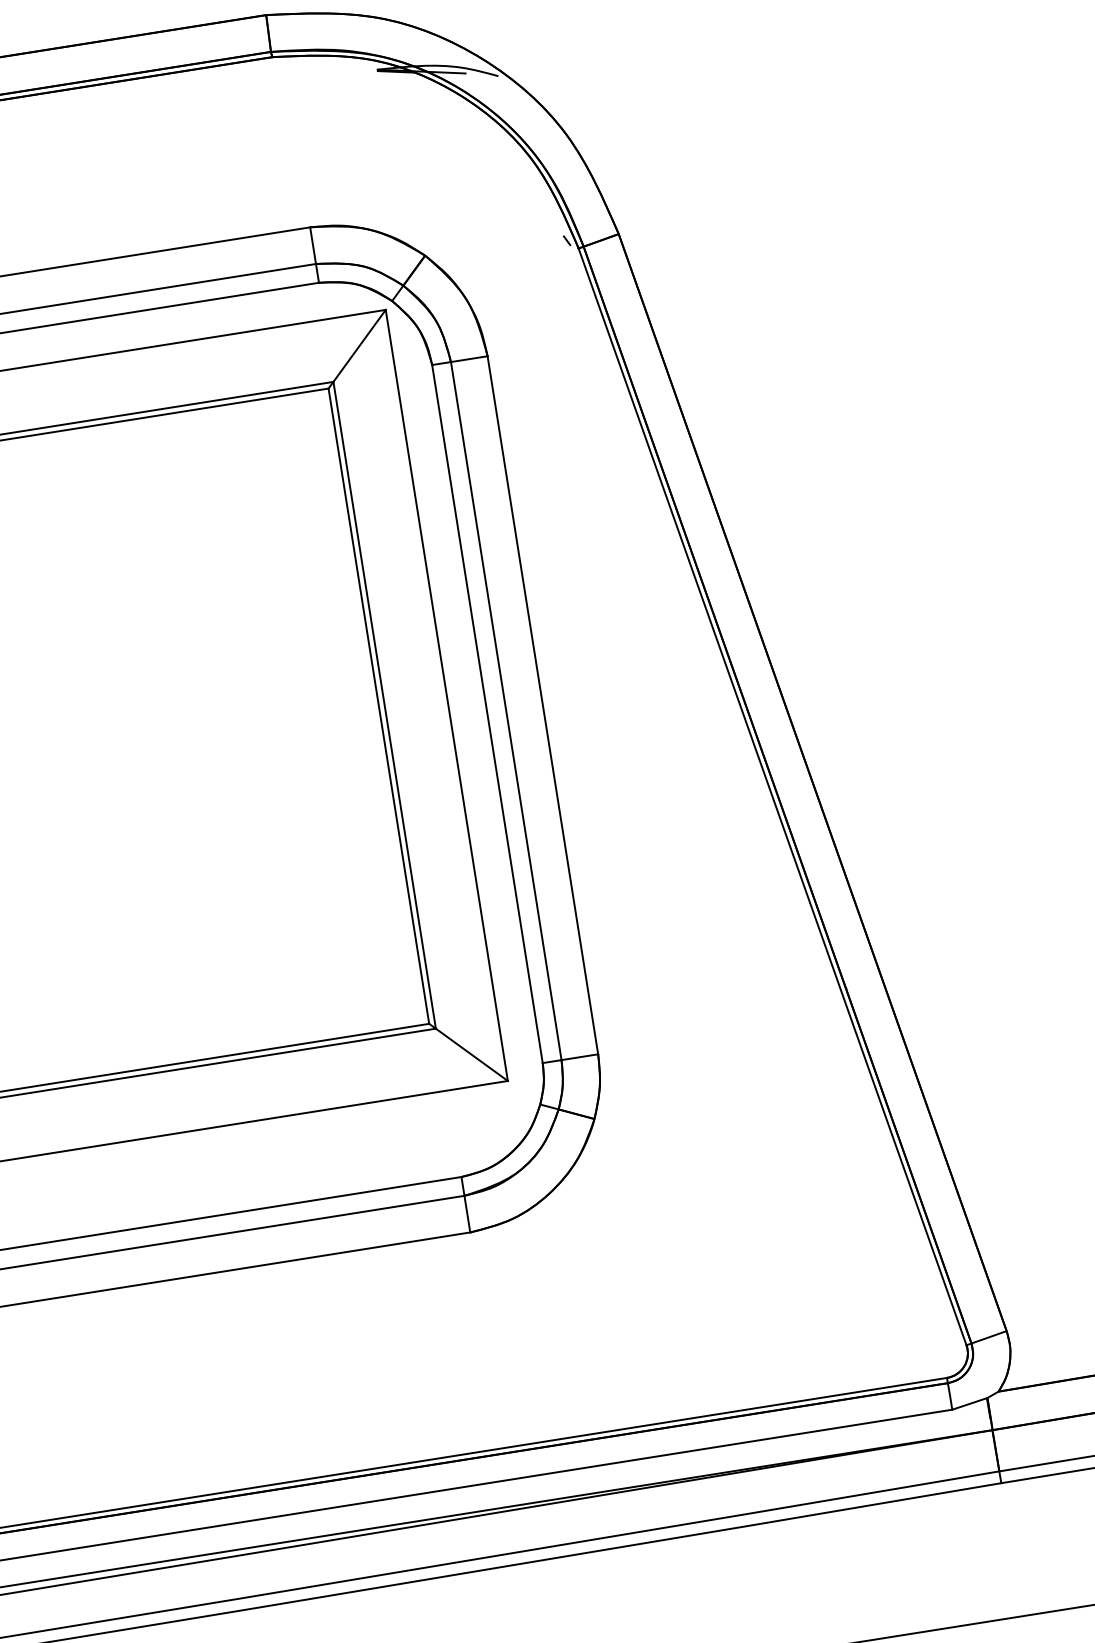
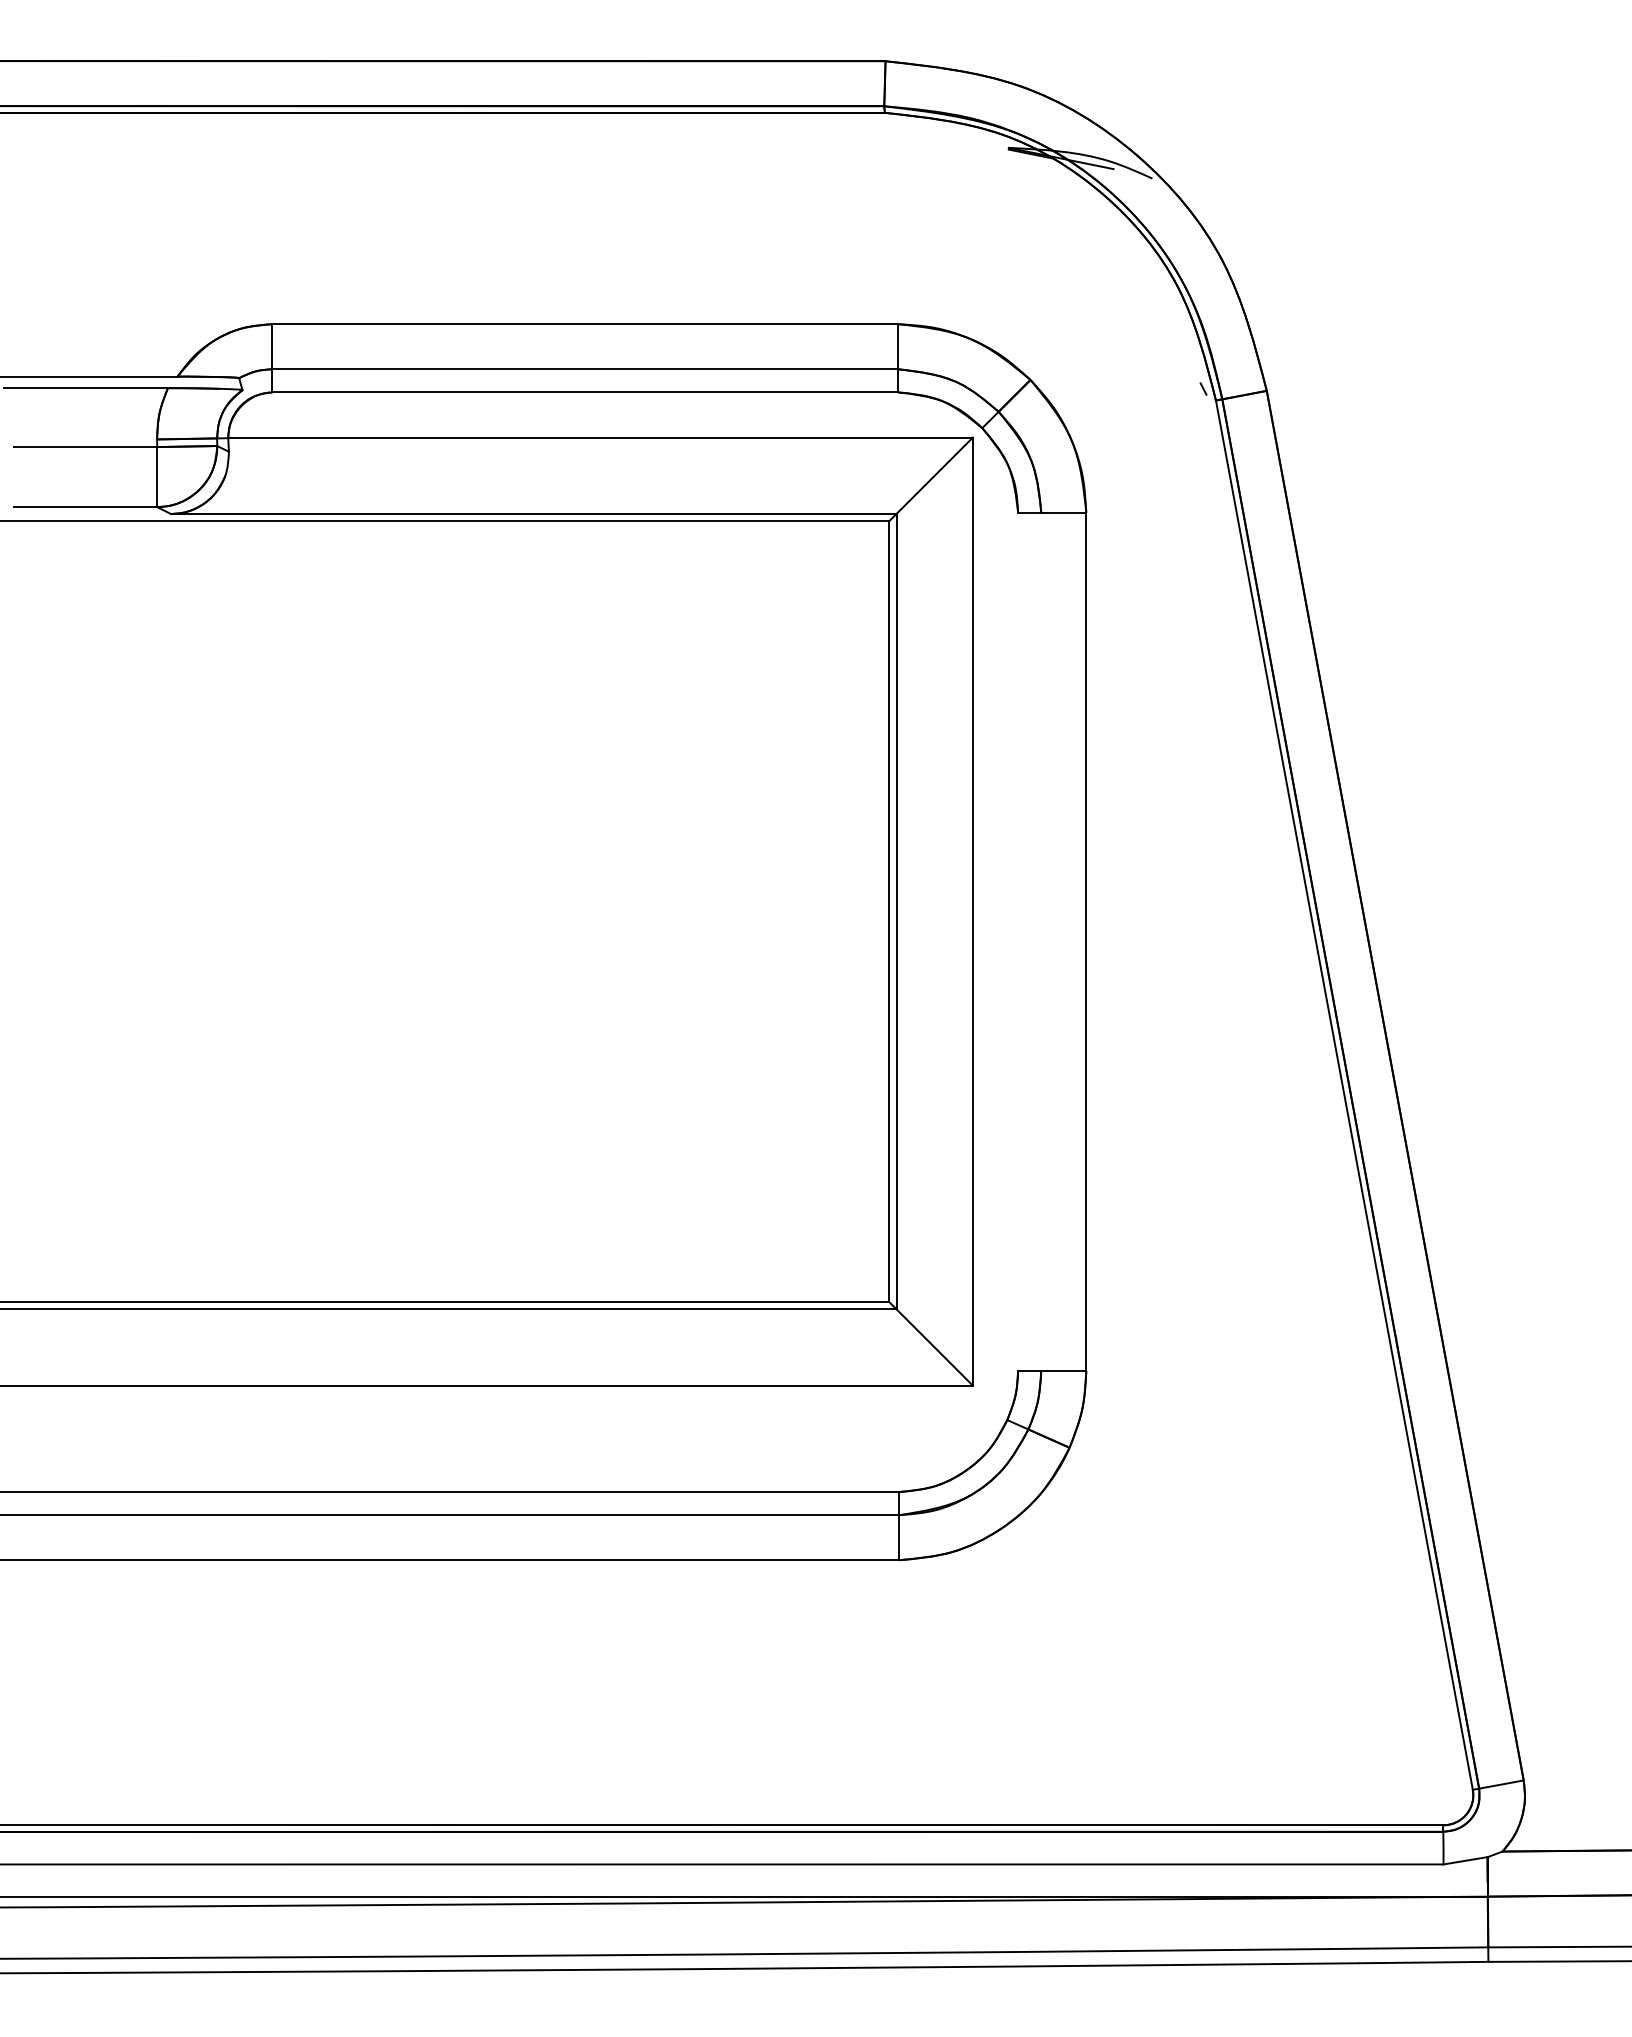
line: (506, 710) -> (1041, 941), removed
line: (487, 713) -> (1018, 941), removed

